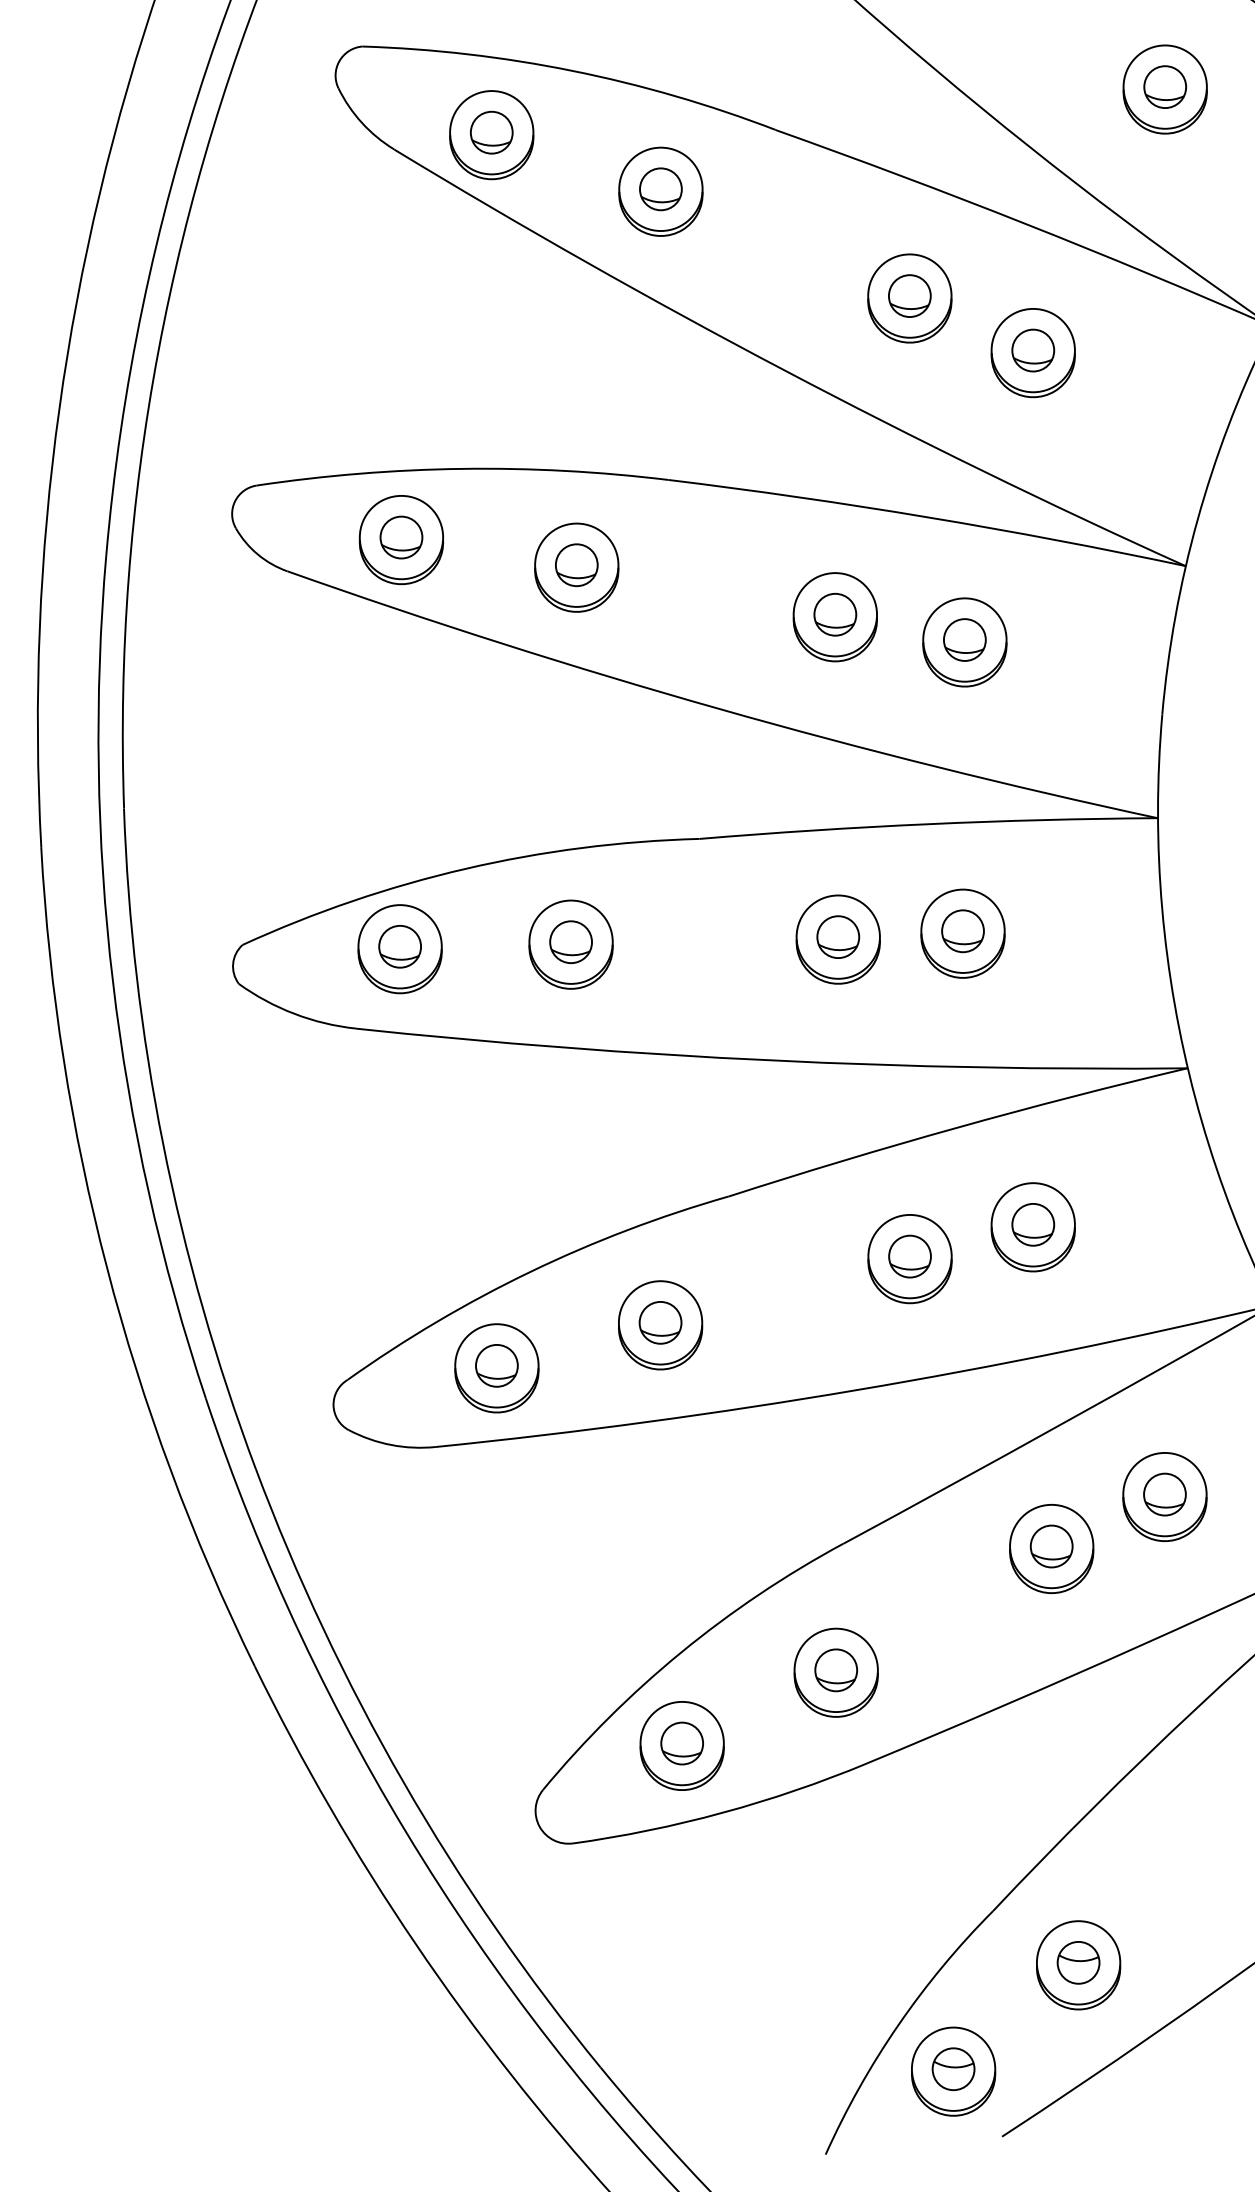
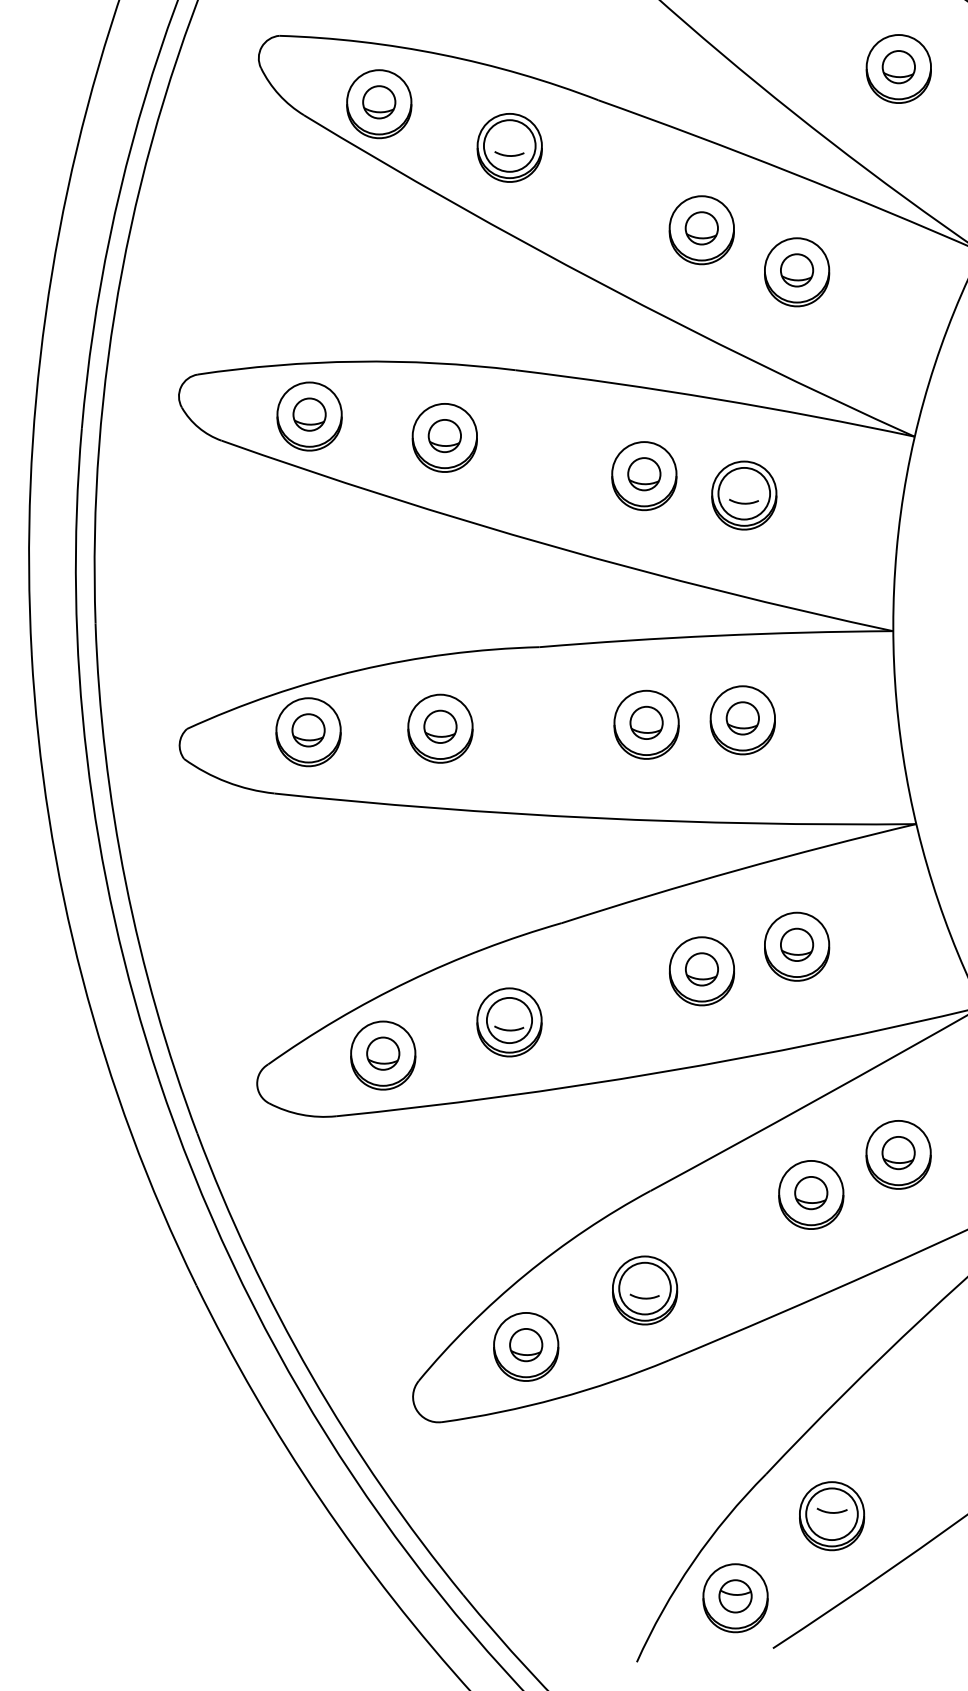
circle: (660, 189) -> (509, 146), size x1.6
circle: (964, 639) -> (743, 493), size x1.6
circle: (660, 1322) -> (509, 1020), size x1.4
circle: (836, 1670) -> (645, 1288), size x1.6
circle: (1078, 1962) -> (831, 1514), size x1.6

